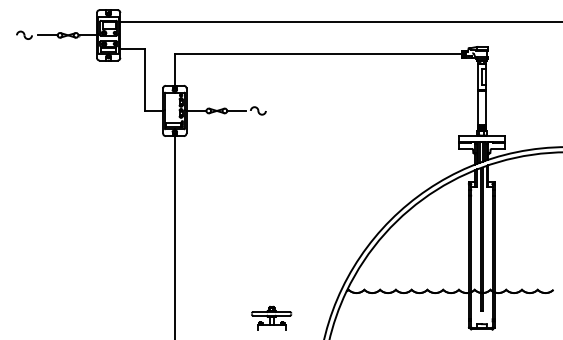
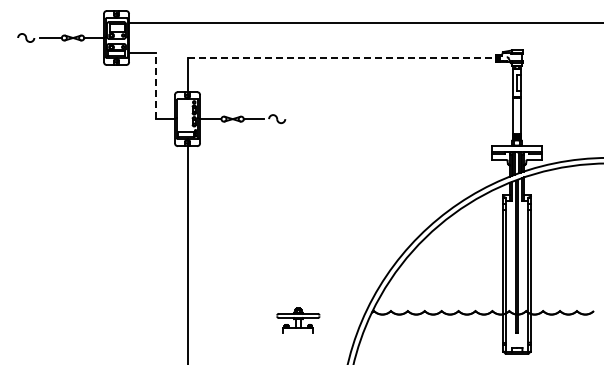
line: (319, 54) -> (342, 58), solid -> dashed
line: (144, 79) -> (155, 85), solid -> dashed
part: (271, 318) -> (298, 320), moved

